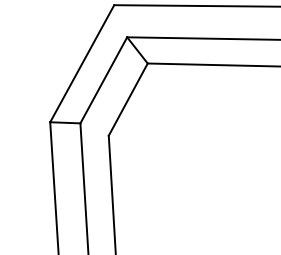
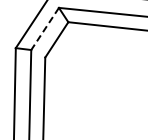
line: (102, 81) -> (44, 29), solid -> dashed

